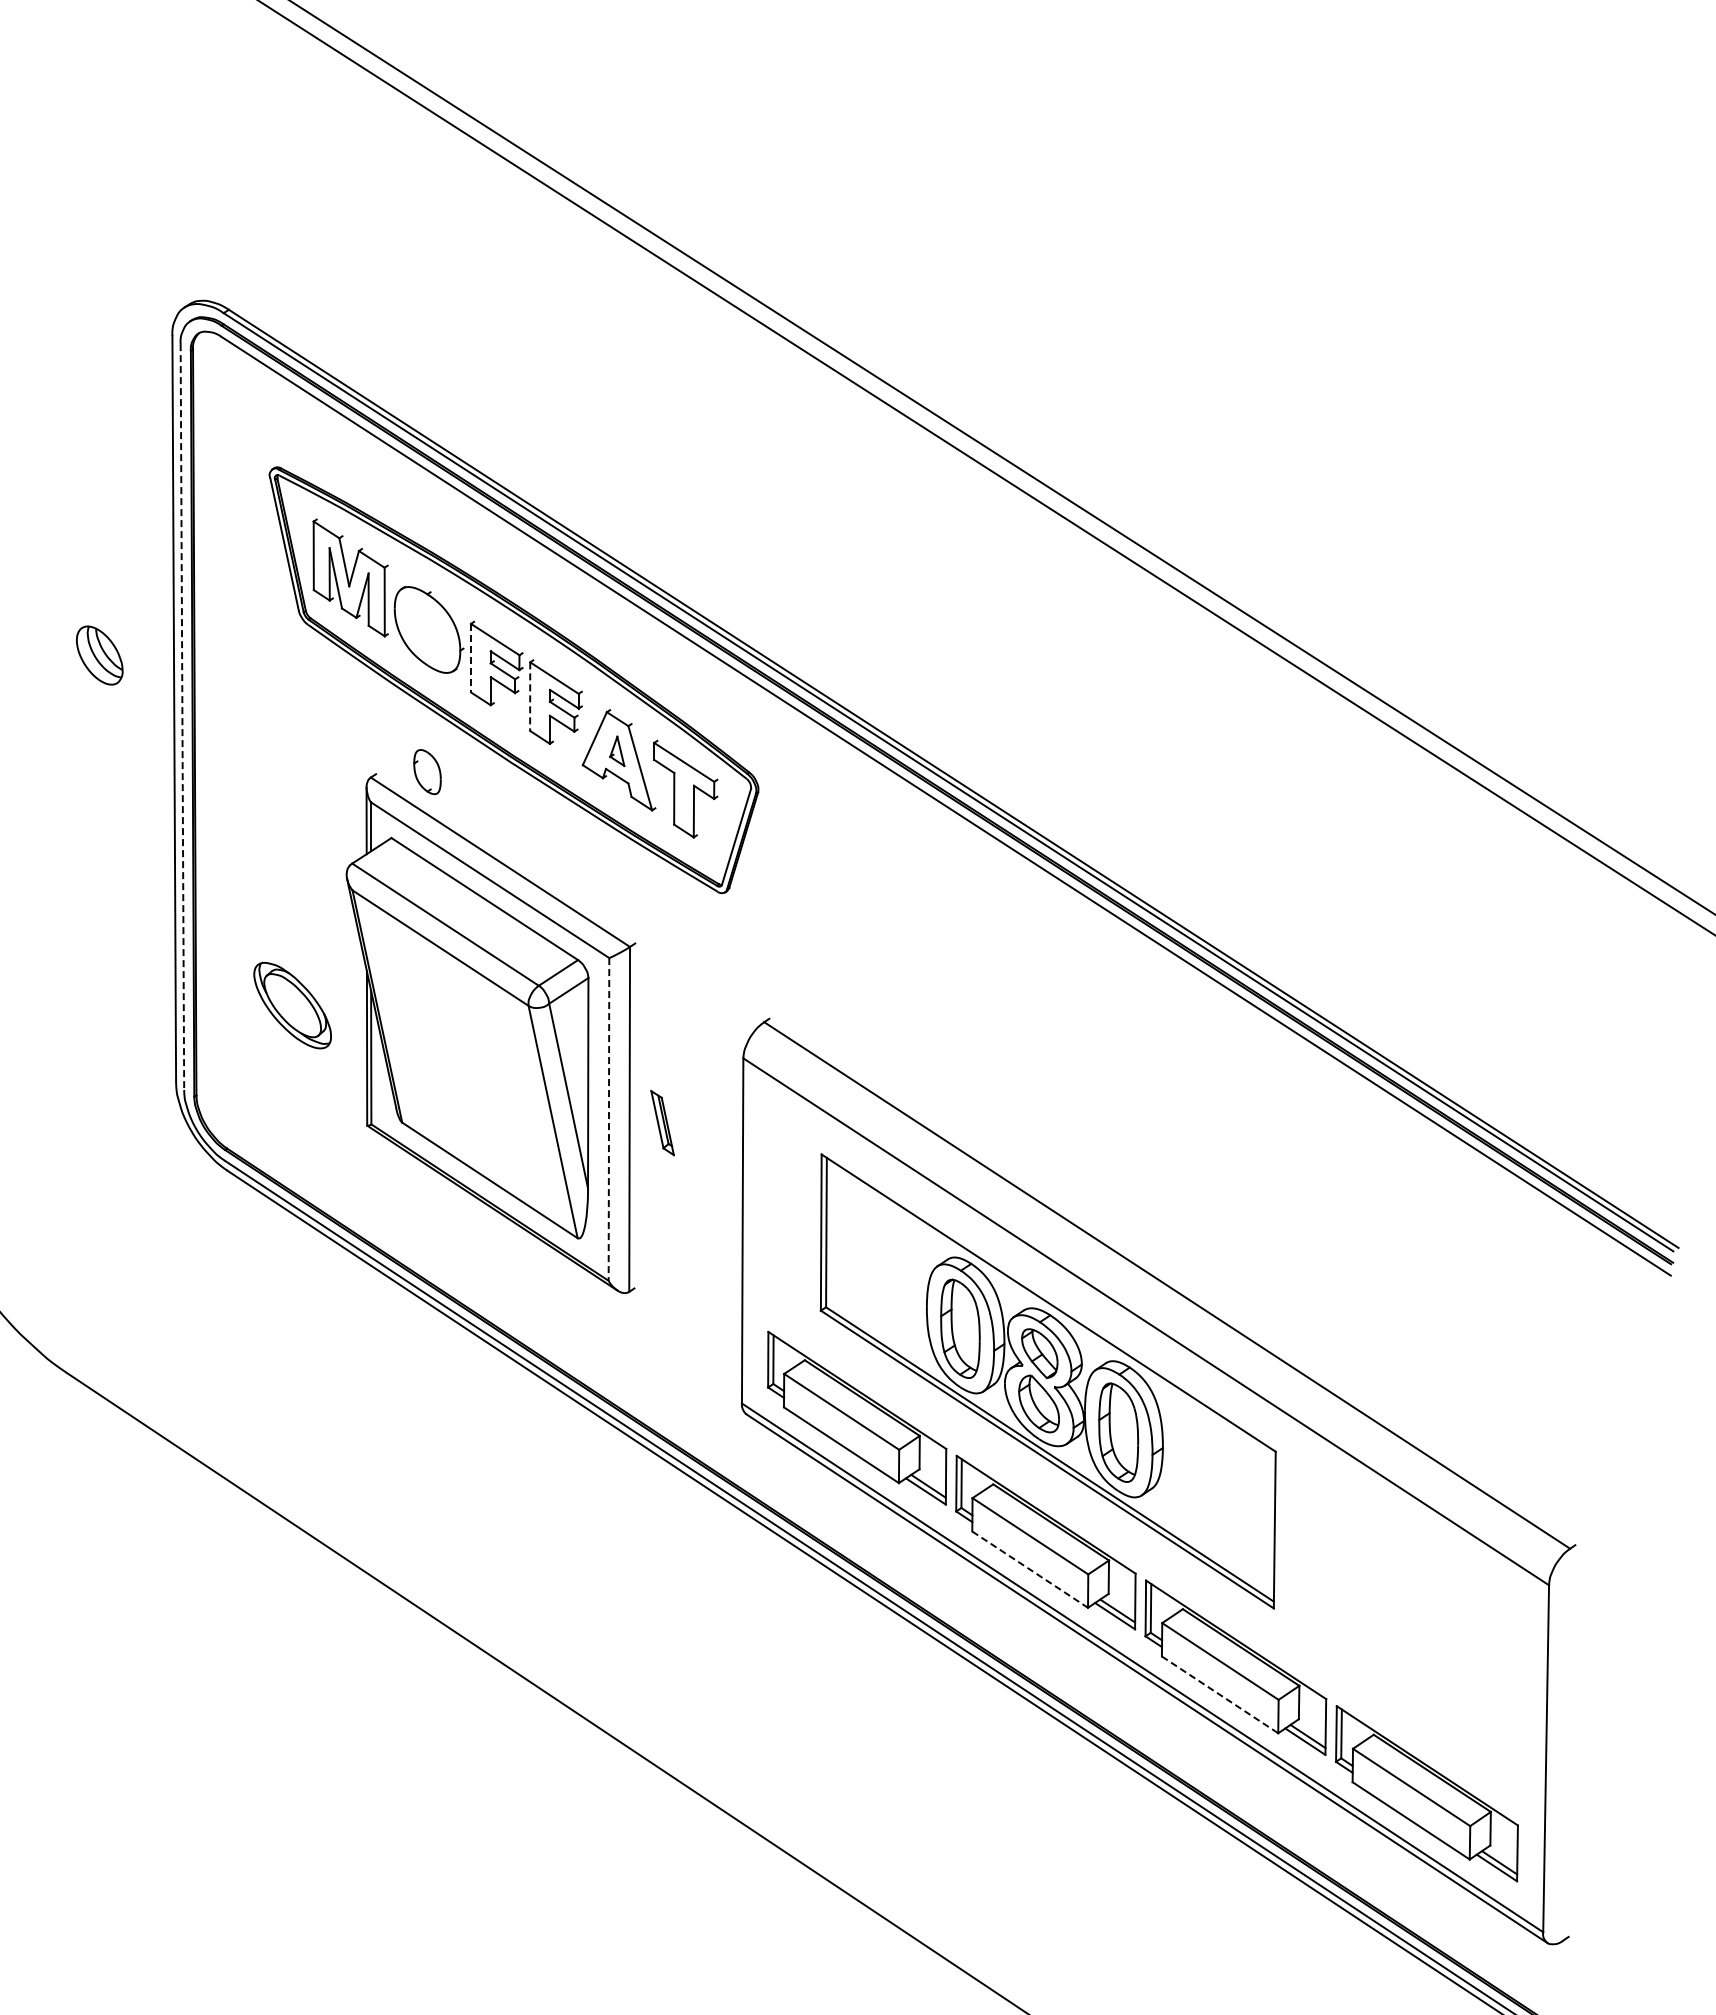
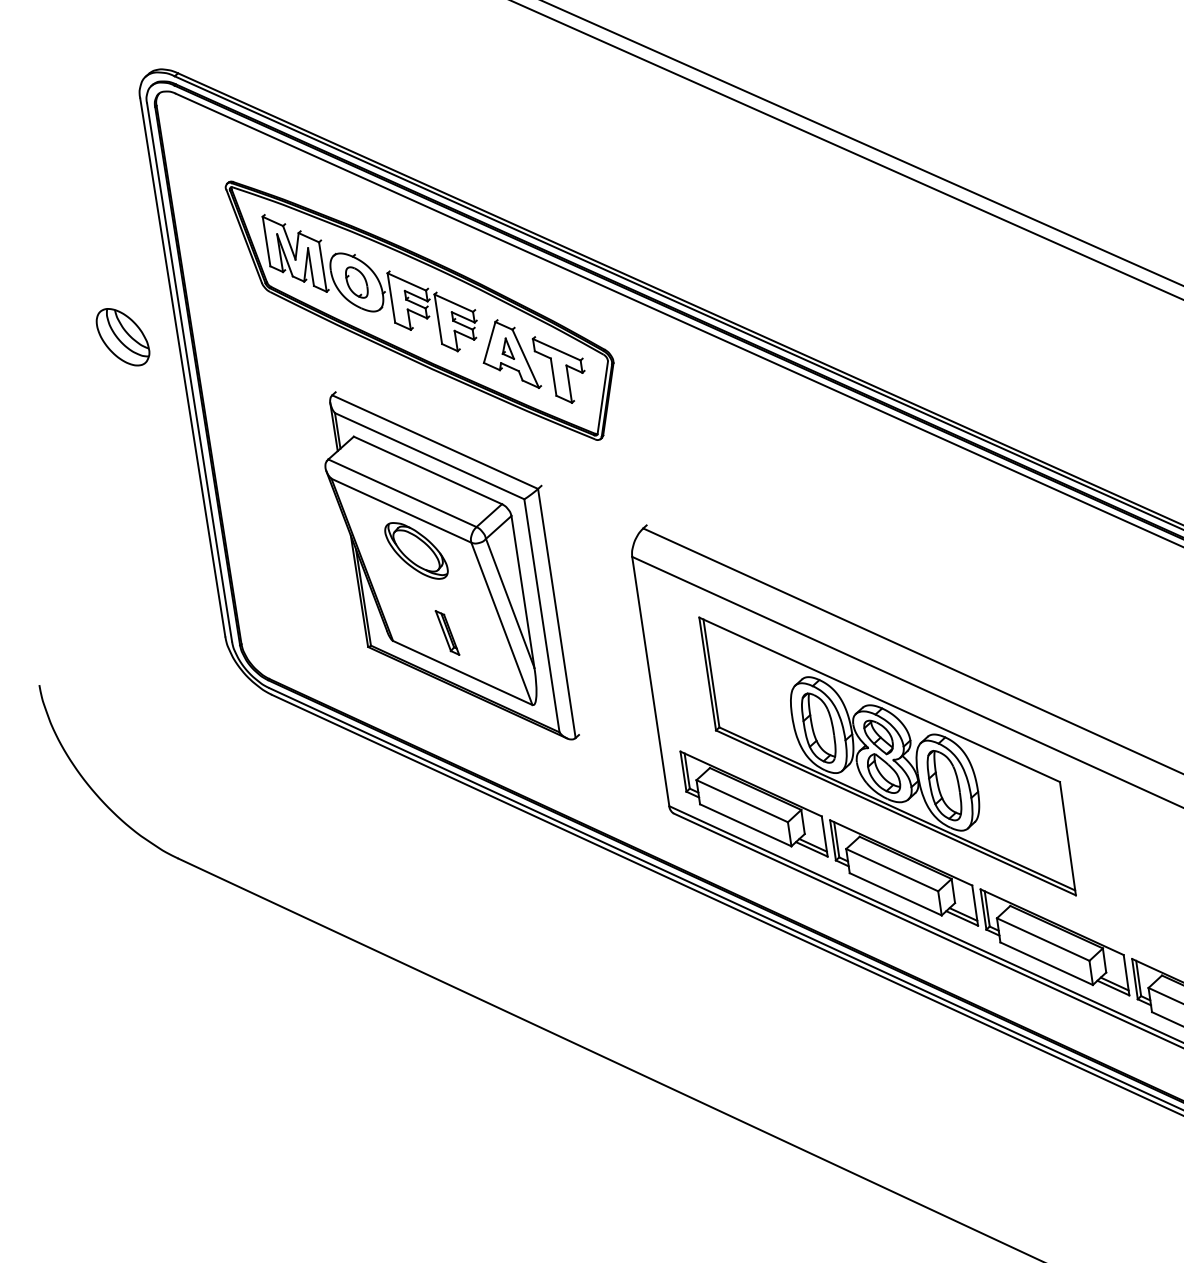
part: (99, 655) -> (122, 337), size x1.43
line: (471, 658) -> (391, 298), dashed -> solid
line: (530, 697) -> (438, 319), dashed -> solid
line: (182, 717) -> (189, 372), dashed -> solid
part: (427, 772) -> (356, 282), moved
part: (292, 1005) -> (416, 550), moved
line: (608, 1119) -> (541, 615), dashed -> solid
part: (662, 1123) -> (447, 633), moved
line: (1030, 1569) -> (895, 894), dashed -> solid
line: (1220, 1694) -> (1046, 963), dashed -> solid

